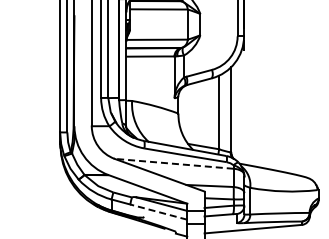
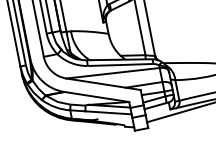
line: (174, 163) -> (113, 72), dashed -> solid
line: (158, 211) -> (108, 112), dashed -> solid

